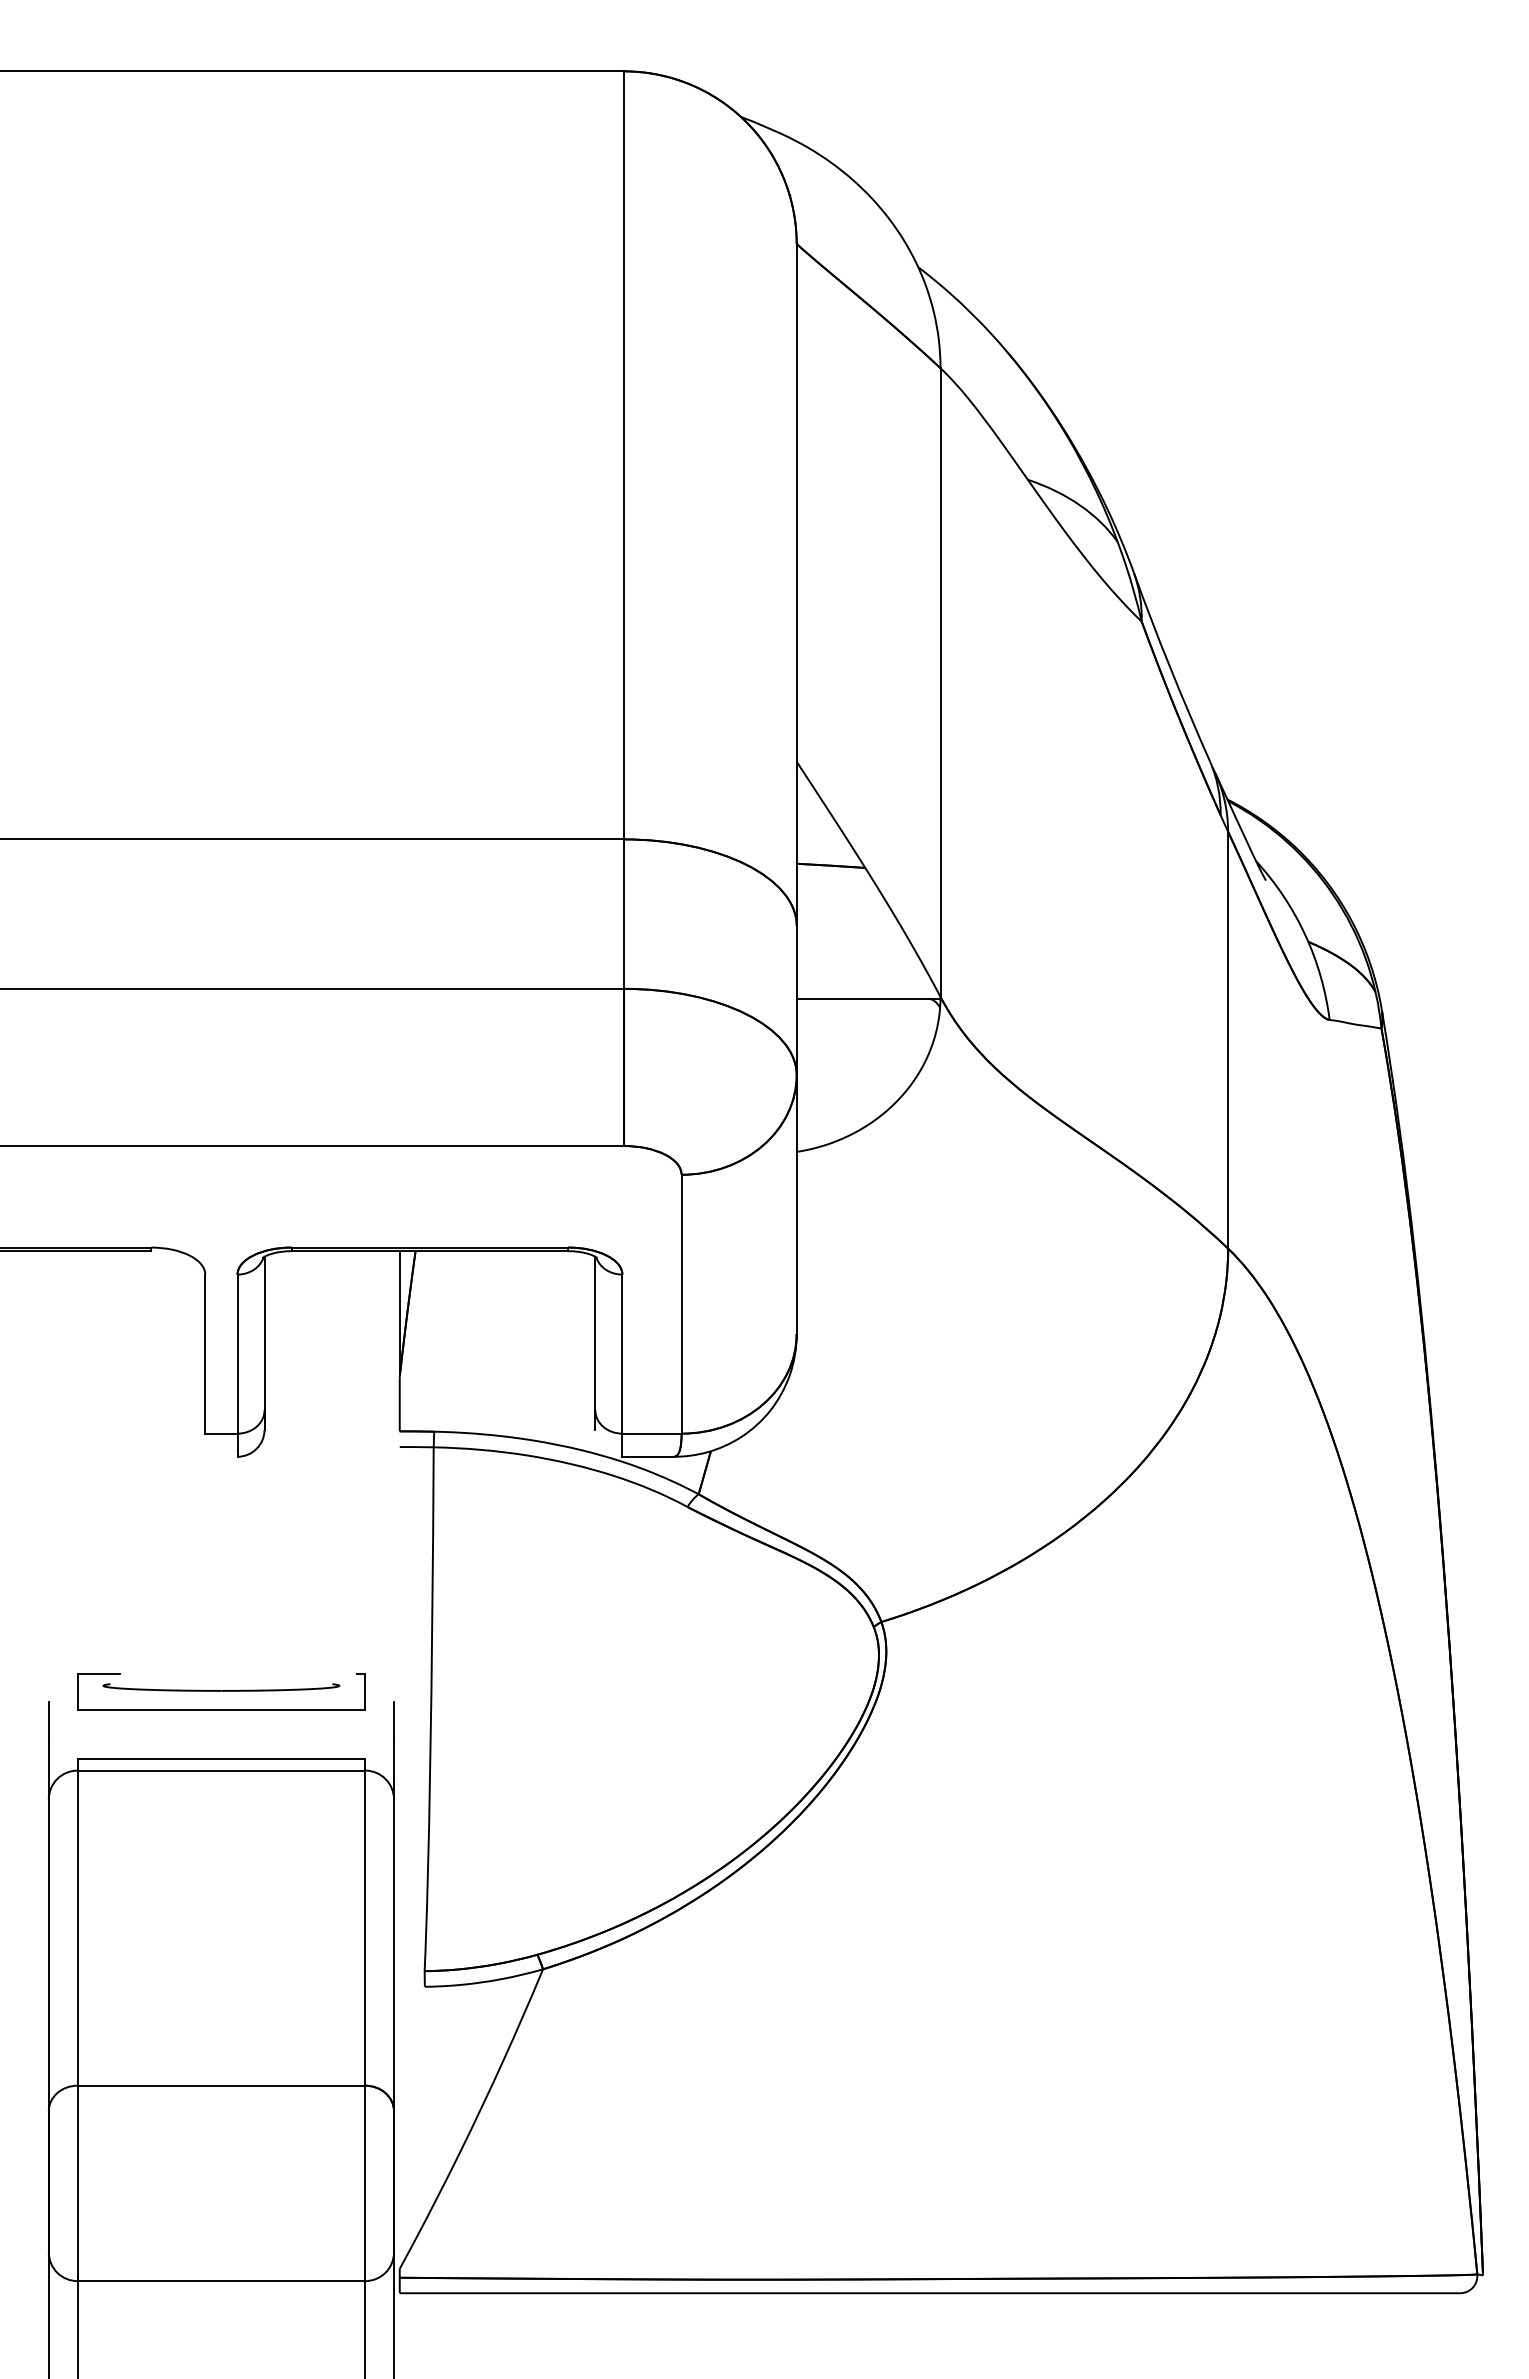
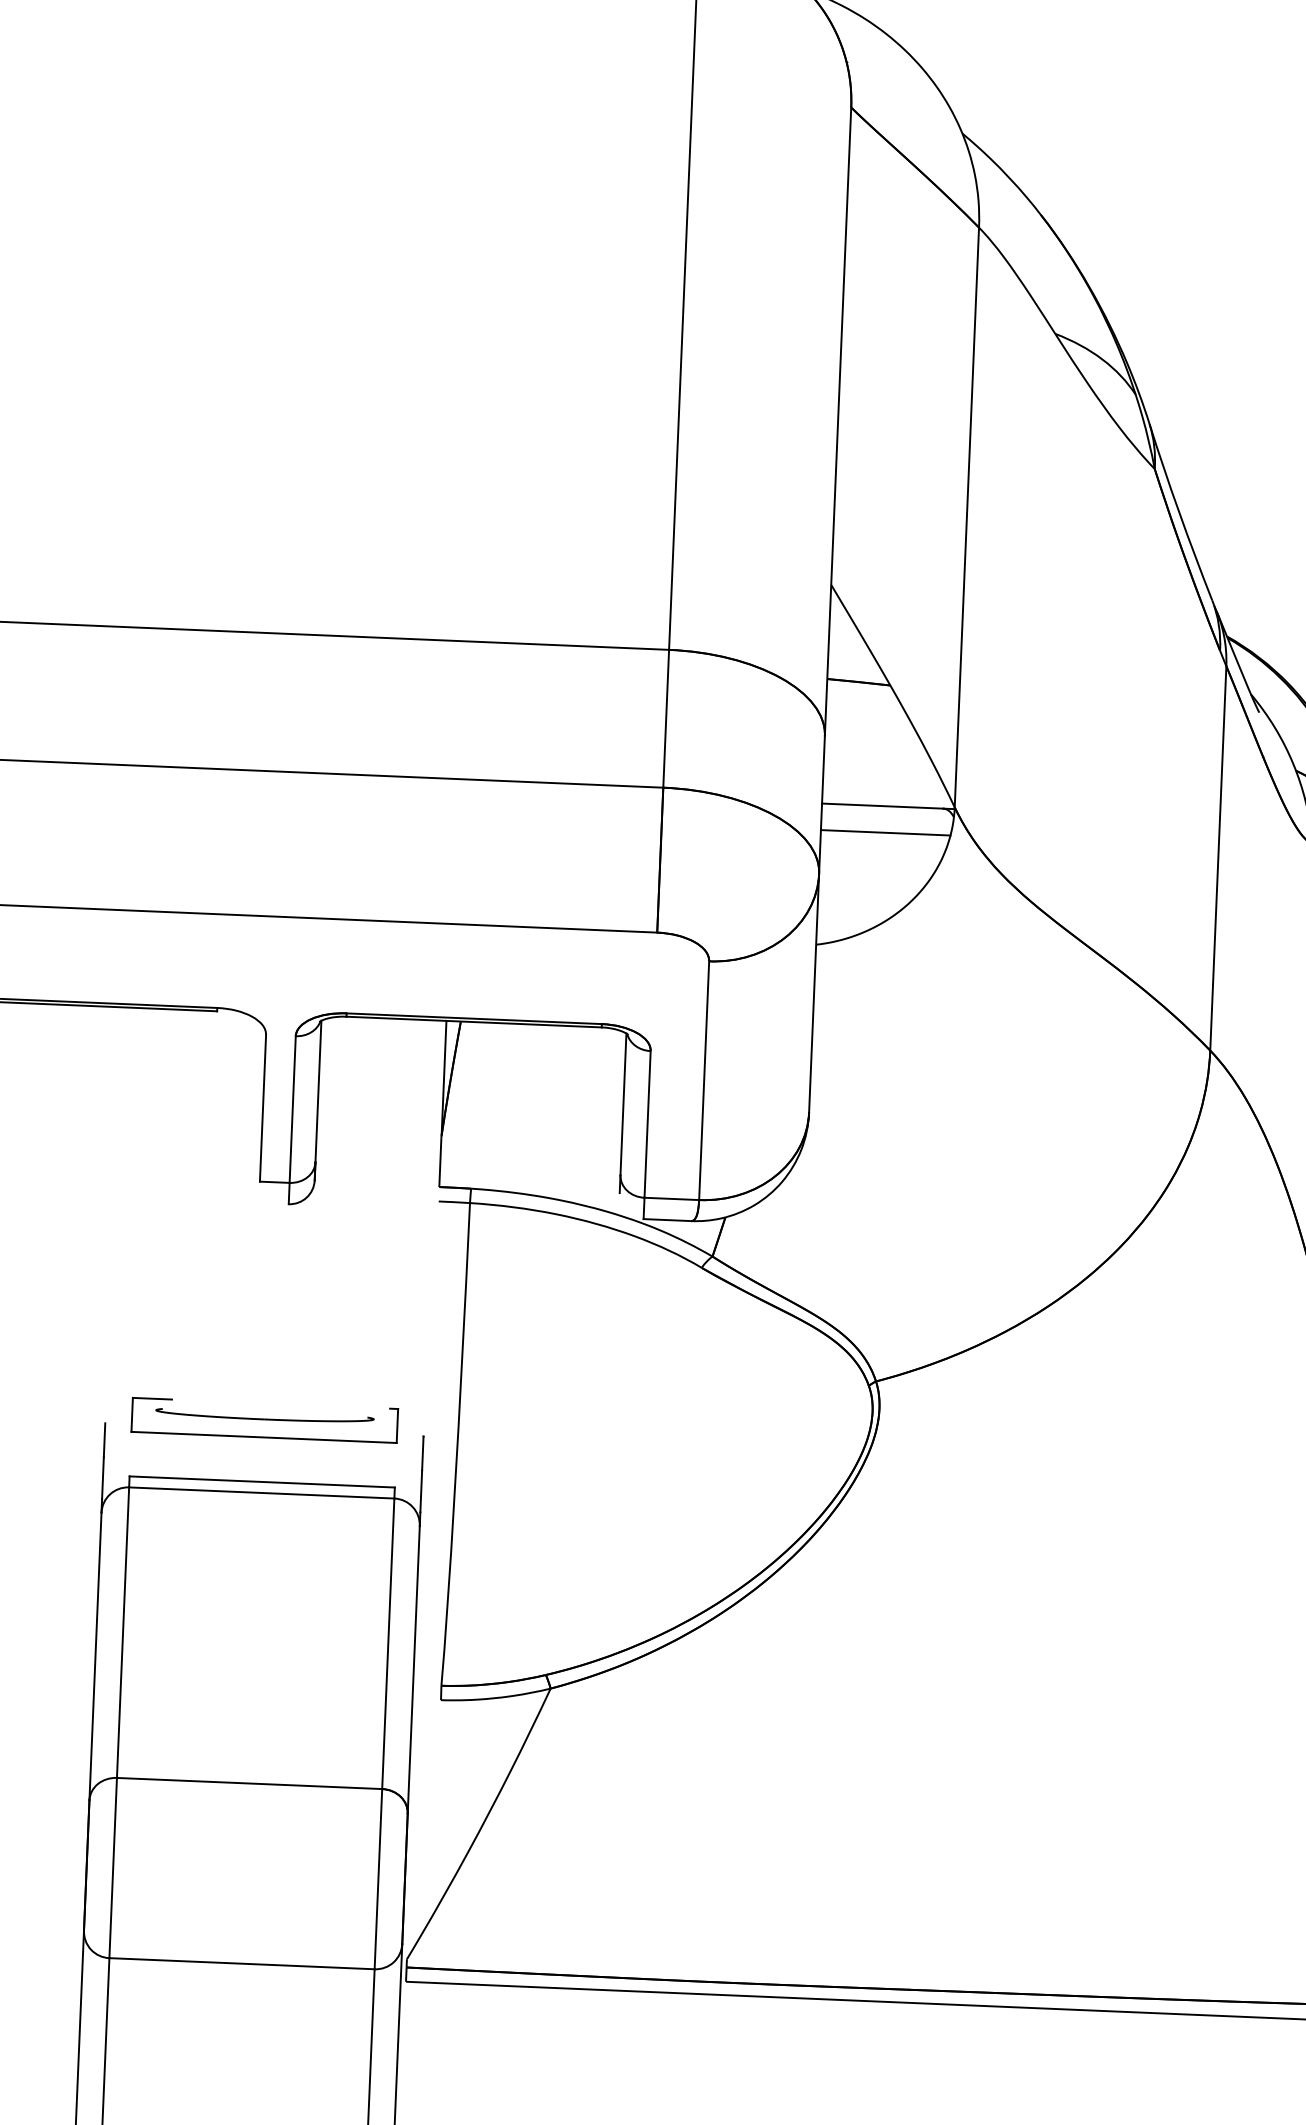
line: (866, 1027) -> (885, 832), added

